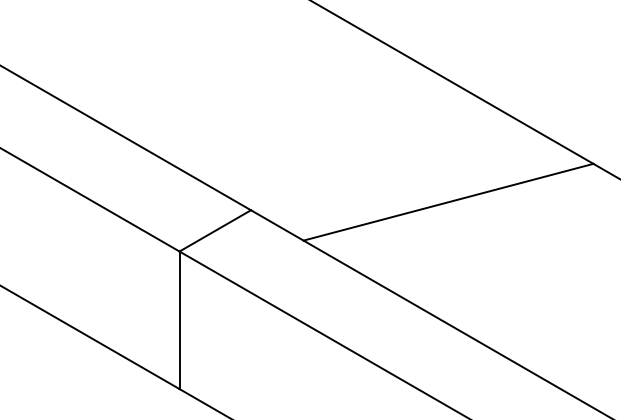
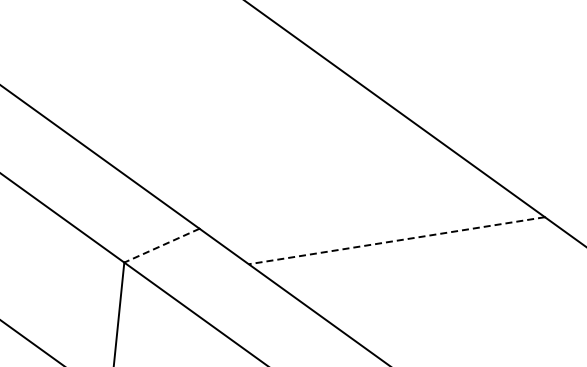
line: (448, 202) -> (396, 240), solid -> dashed
line: (214, 231) -> (161, 246), solid -> dashed

